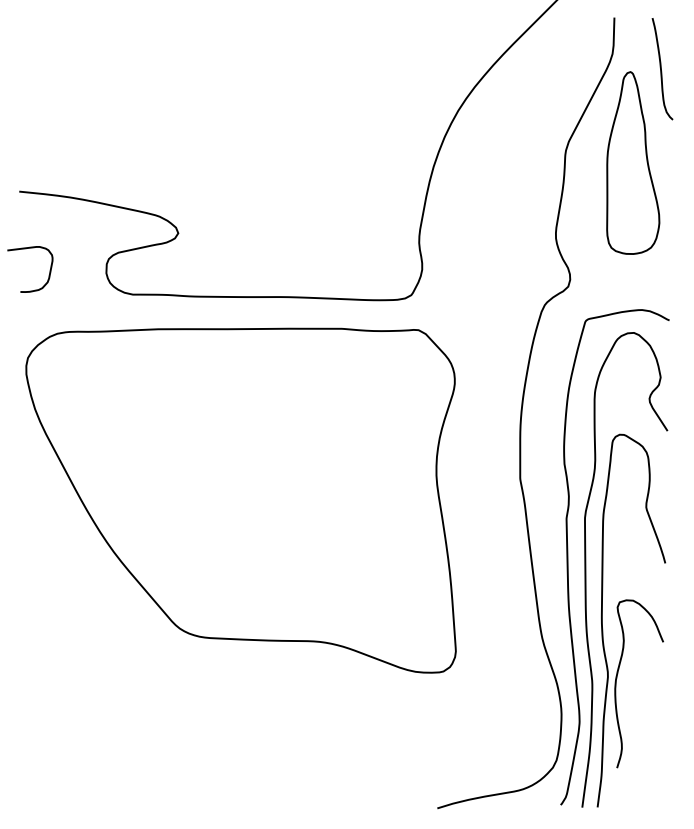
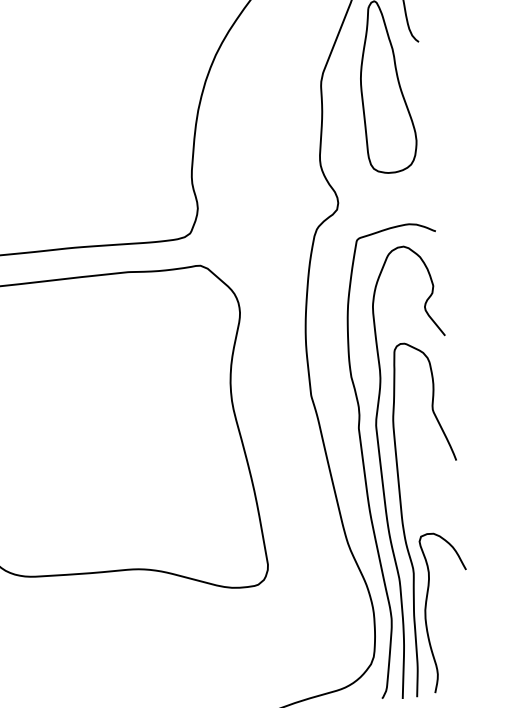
curve: (617, 678) -> (426, 608), moved

